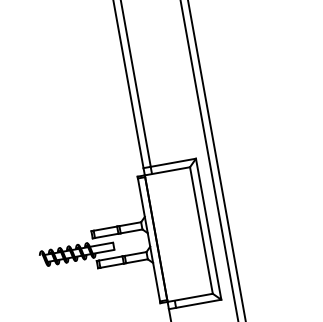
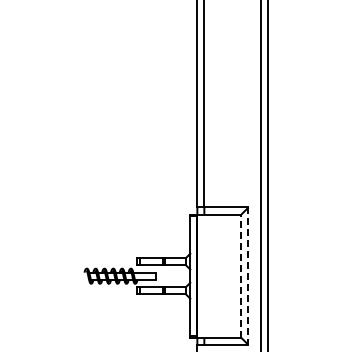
line: (208, 229) -> (248, 276), solid -> dashed
line: (201, 230) -> (241, 276), solid -> dashed

